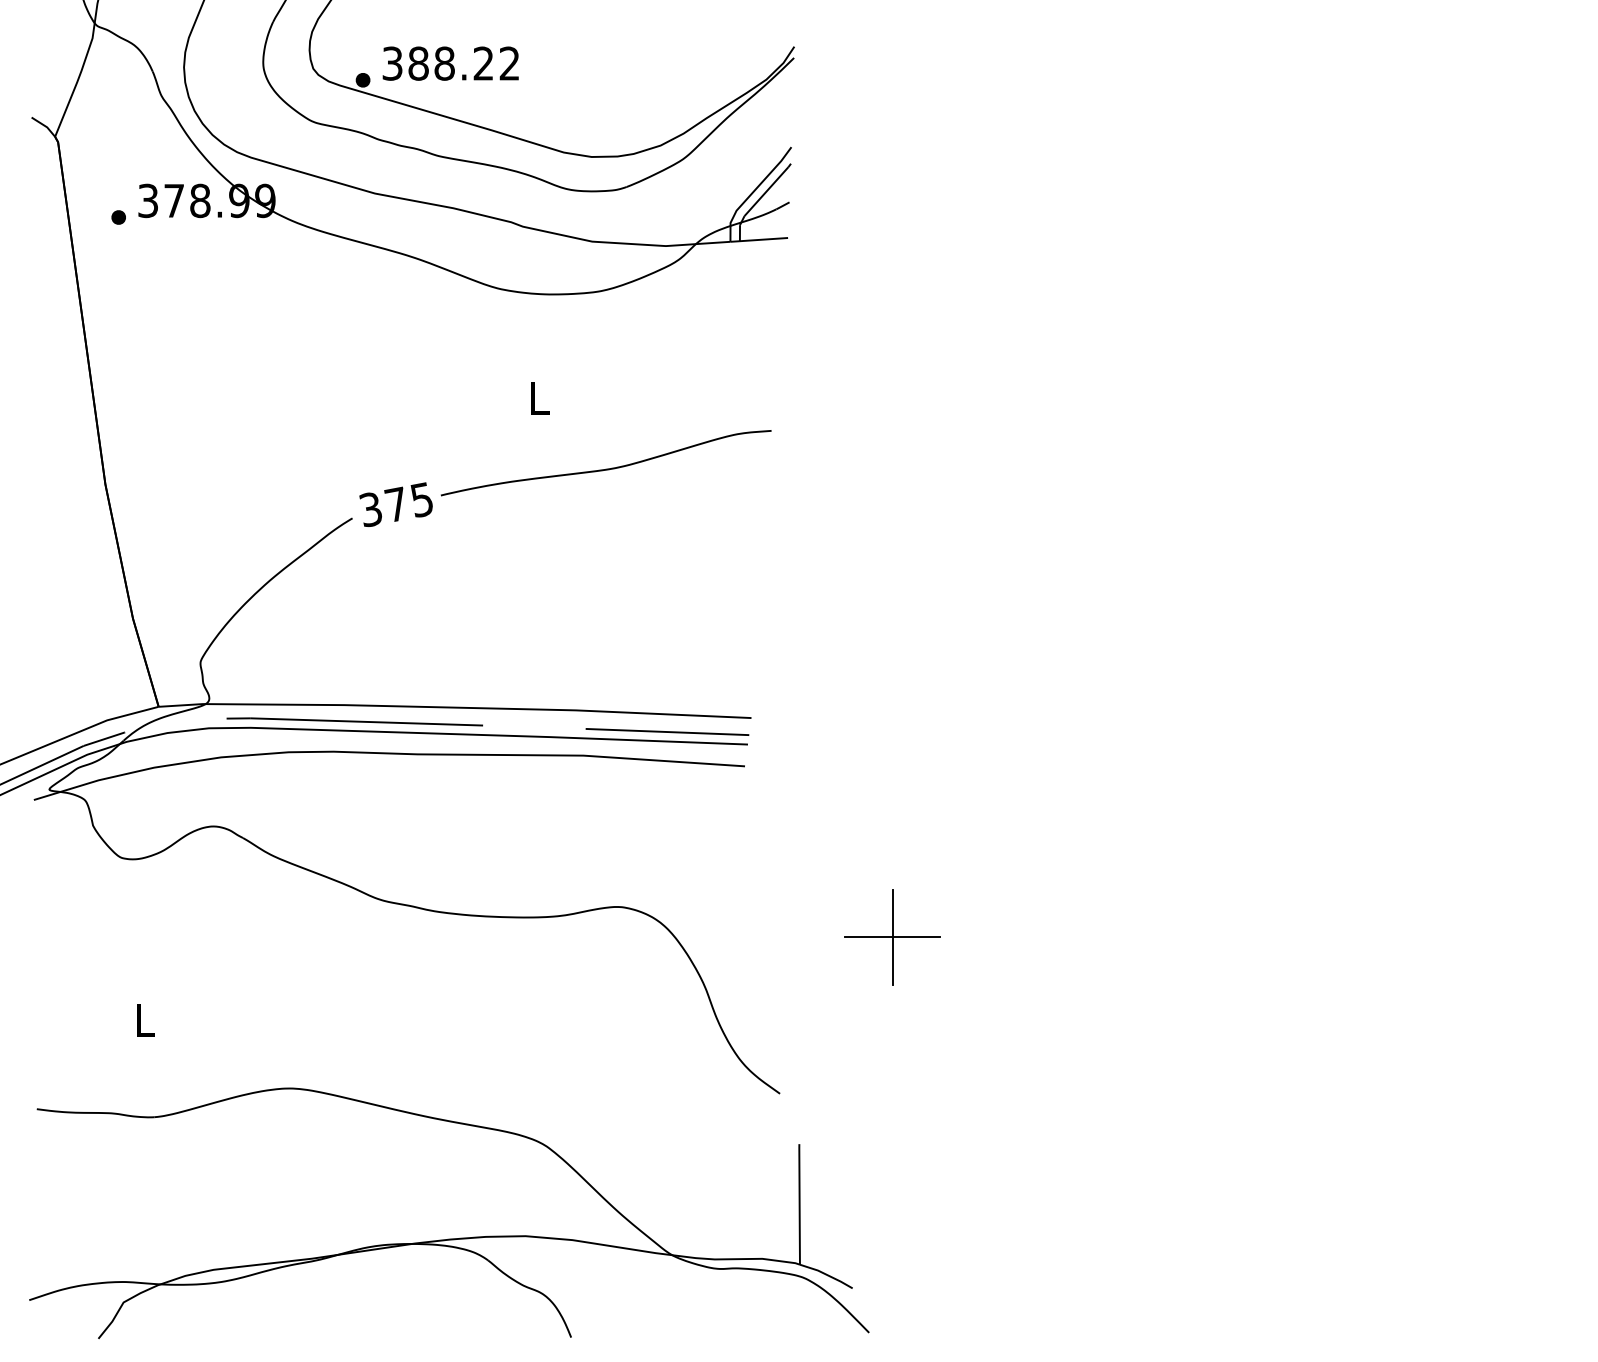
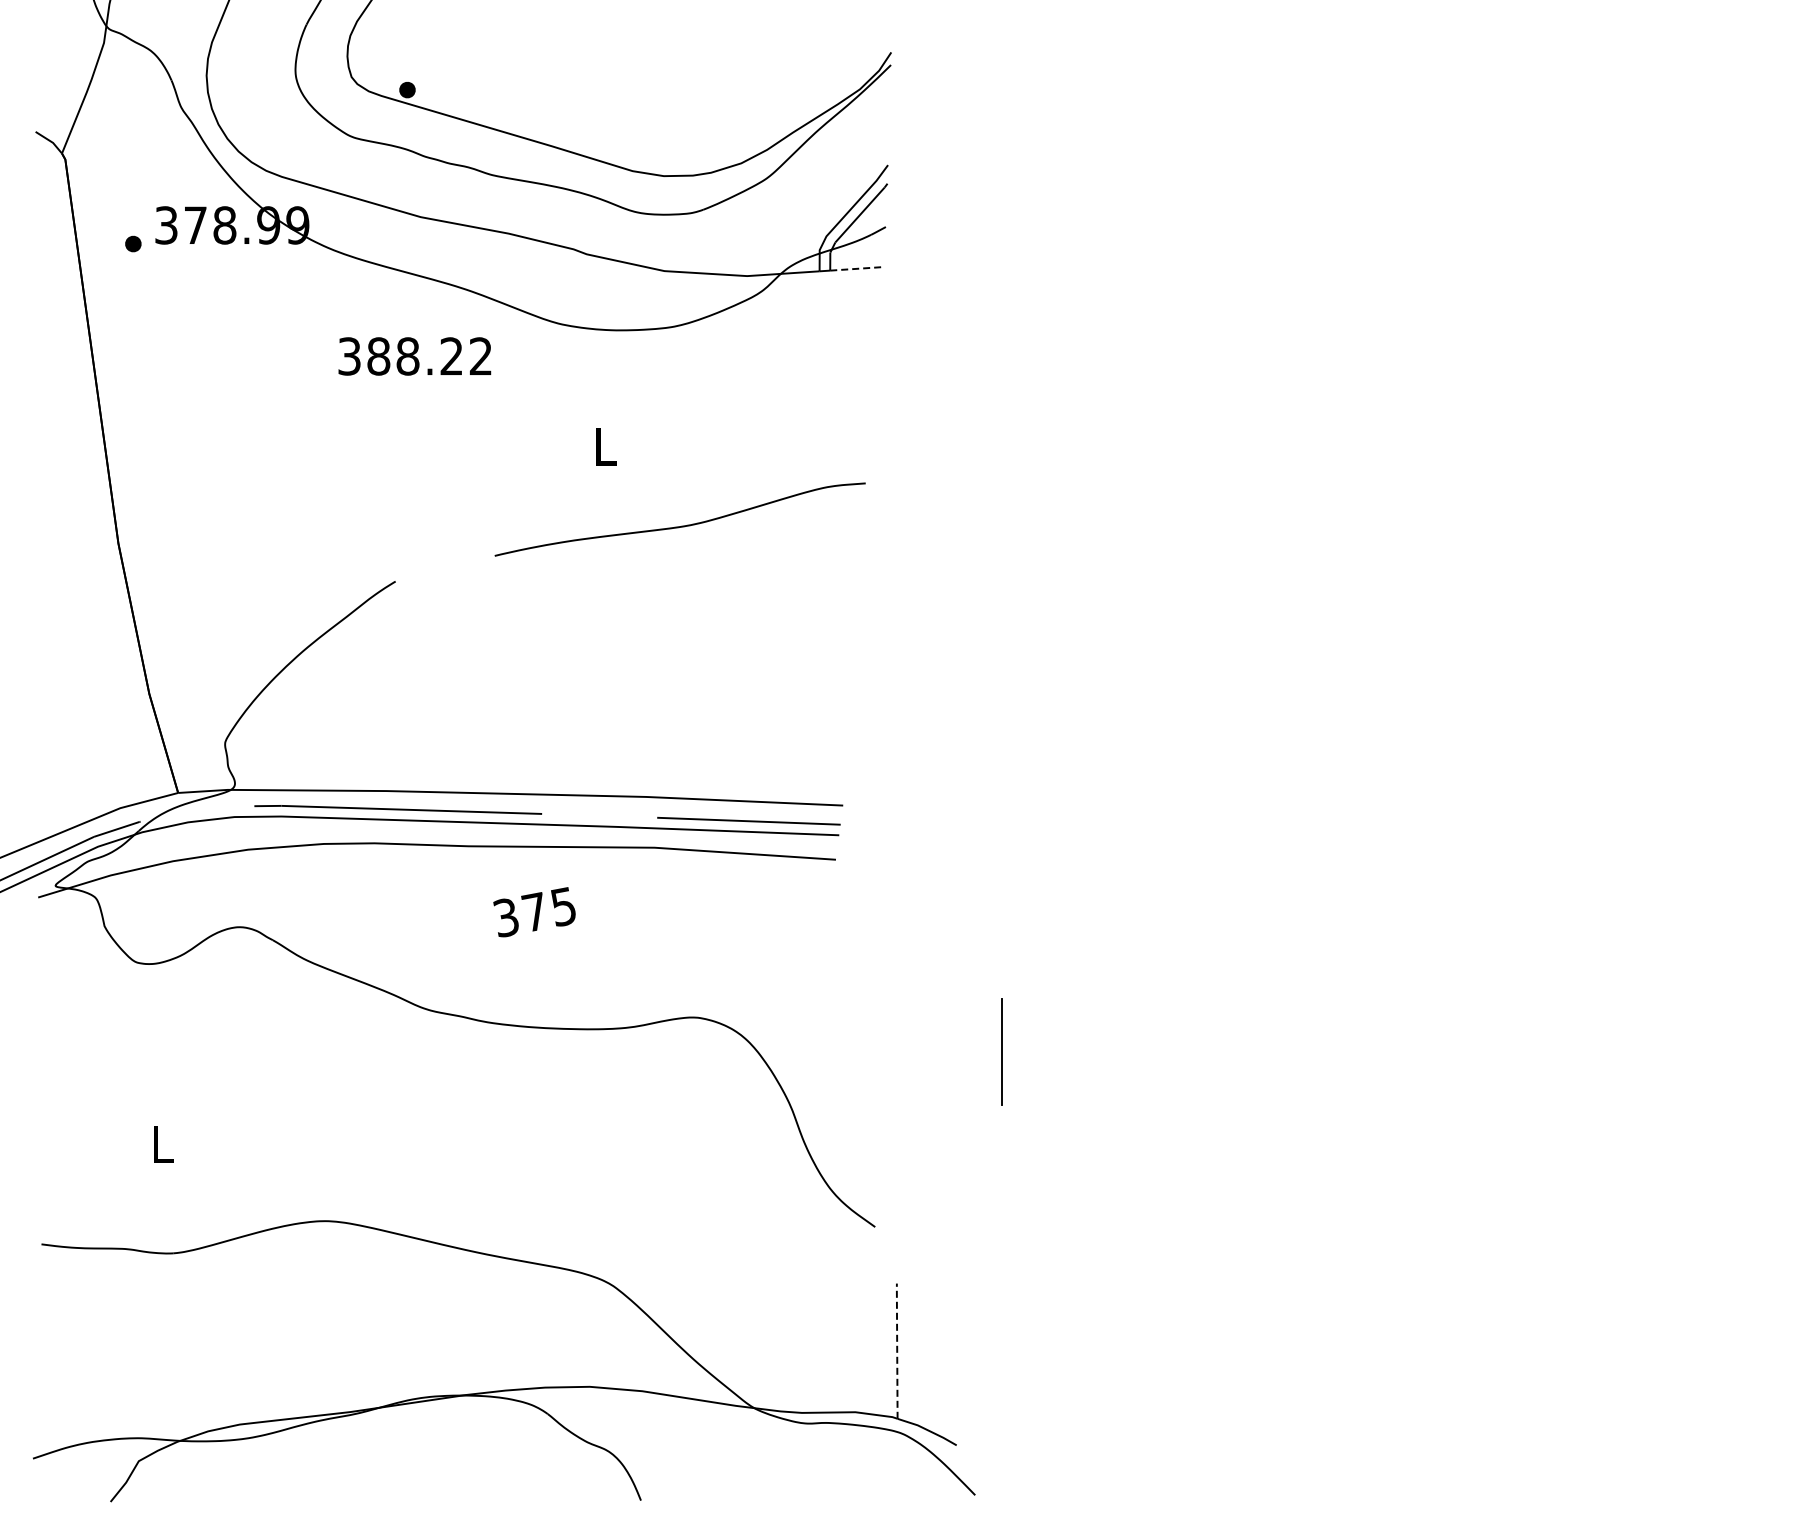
text: (450, 63) -> (414, 356), moved
line: (764, 239) -> (857, 268), solid -> dashed
text: (396, 504) -> (534, 912), moved
line: (892, 937) -> (1001, 1051), removed
line: (799, 1202) -> (897, 1349), solid -> dashed

